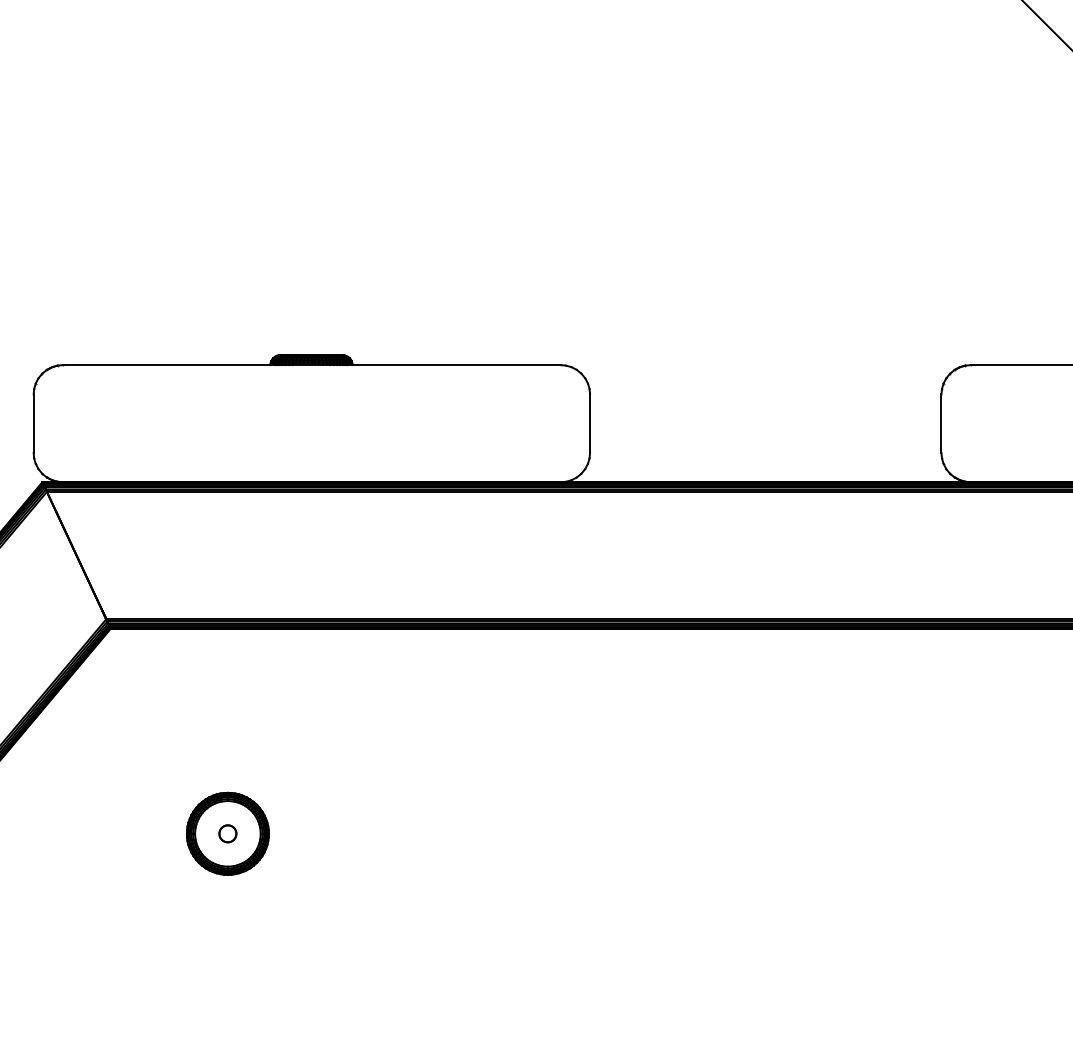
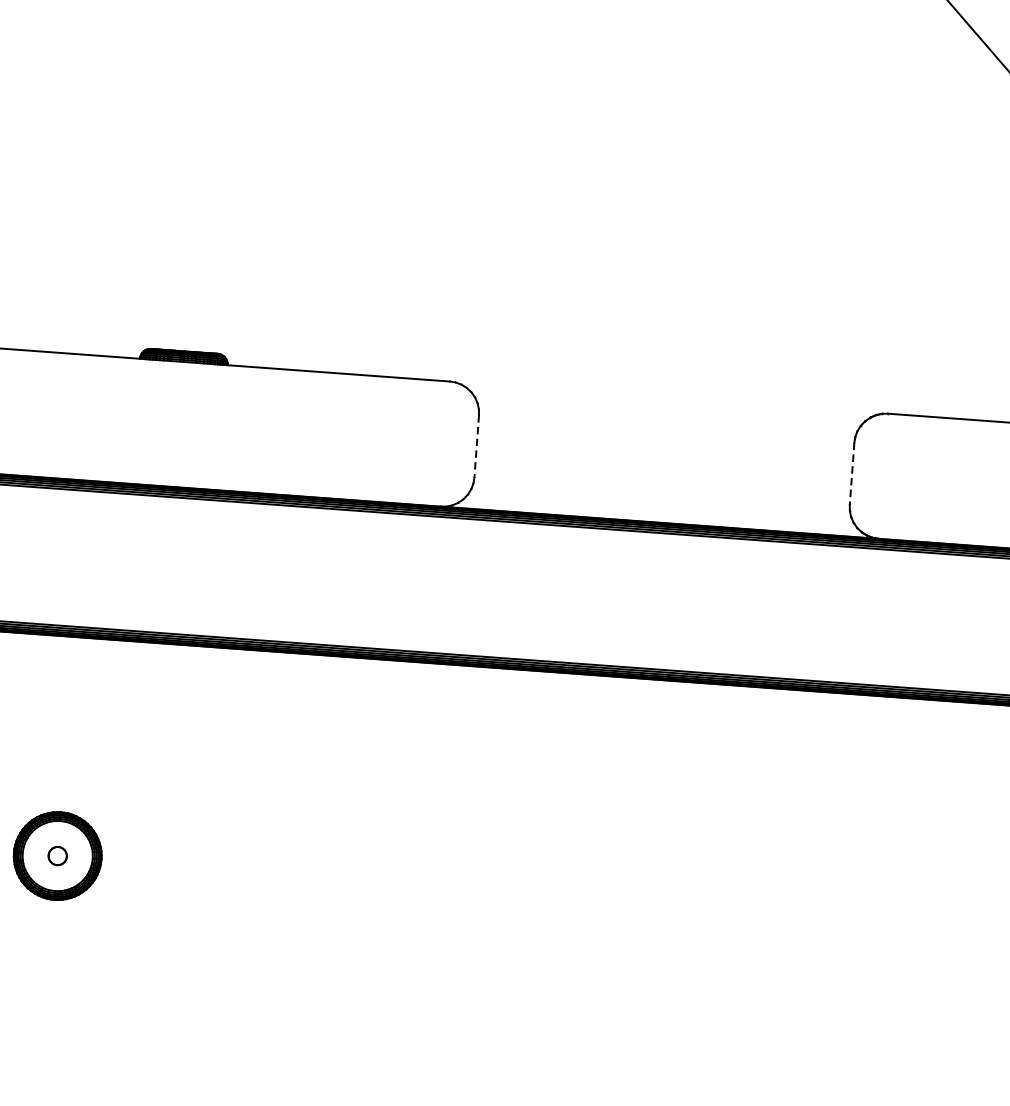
line: (590, 424) -> (477, 447), solid -> dashed
line: (941, 424) -> (852, 474), solid -> dashed

